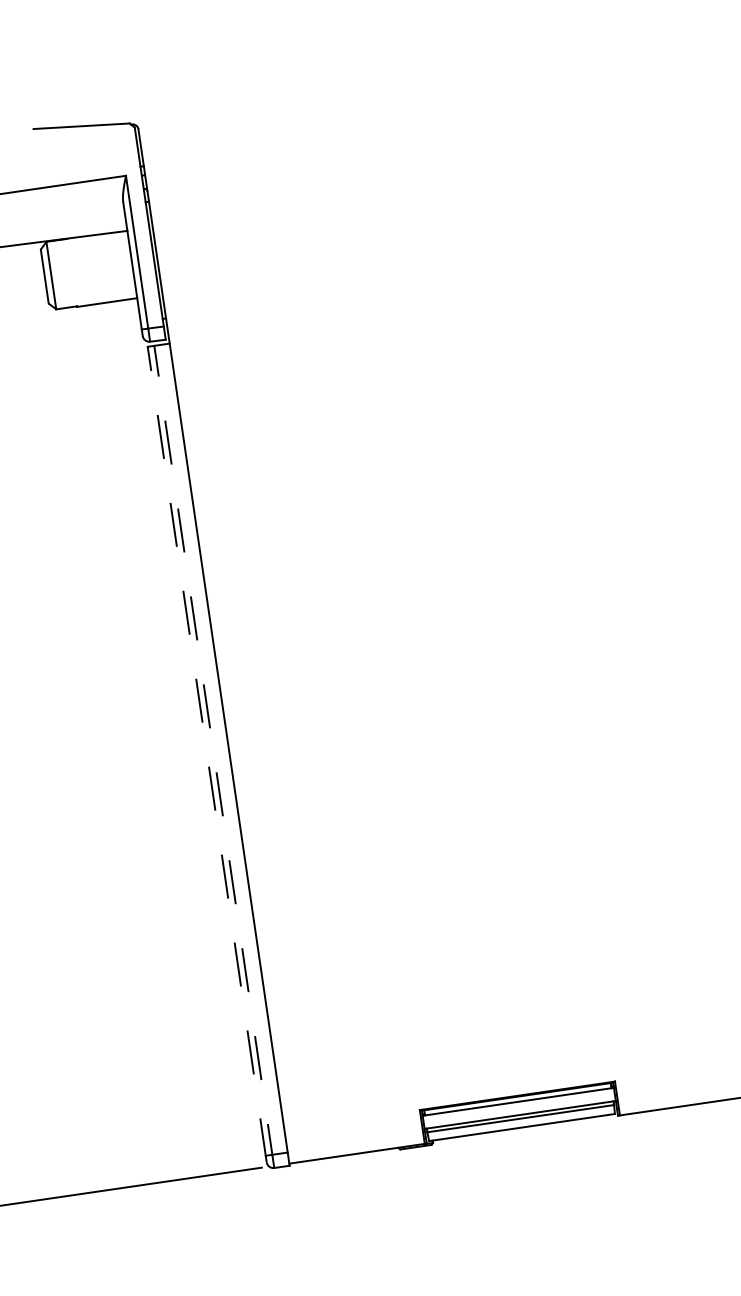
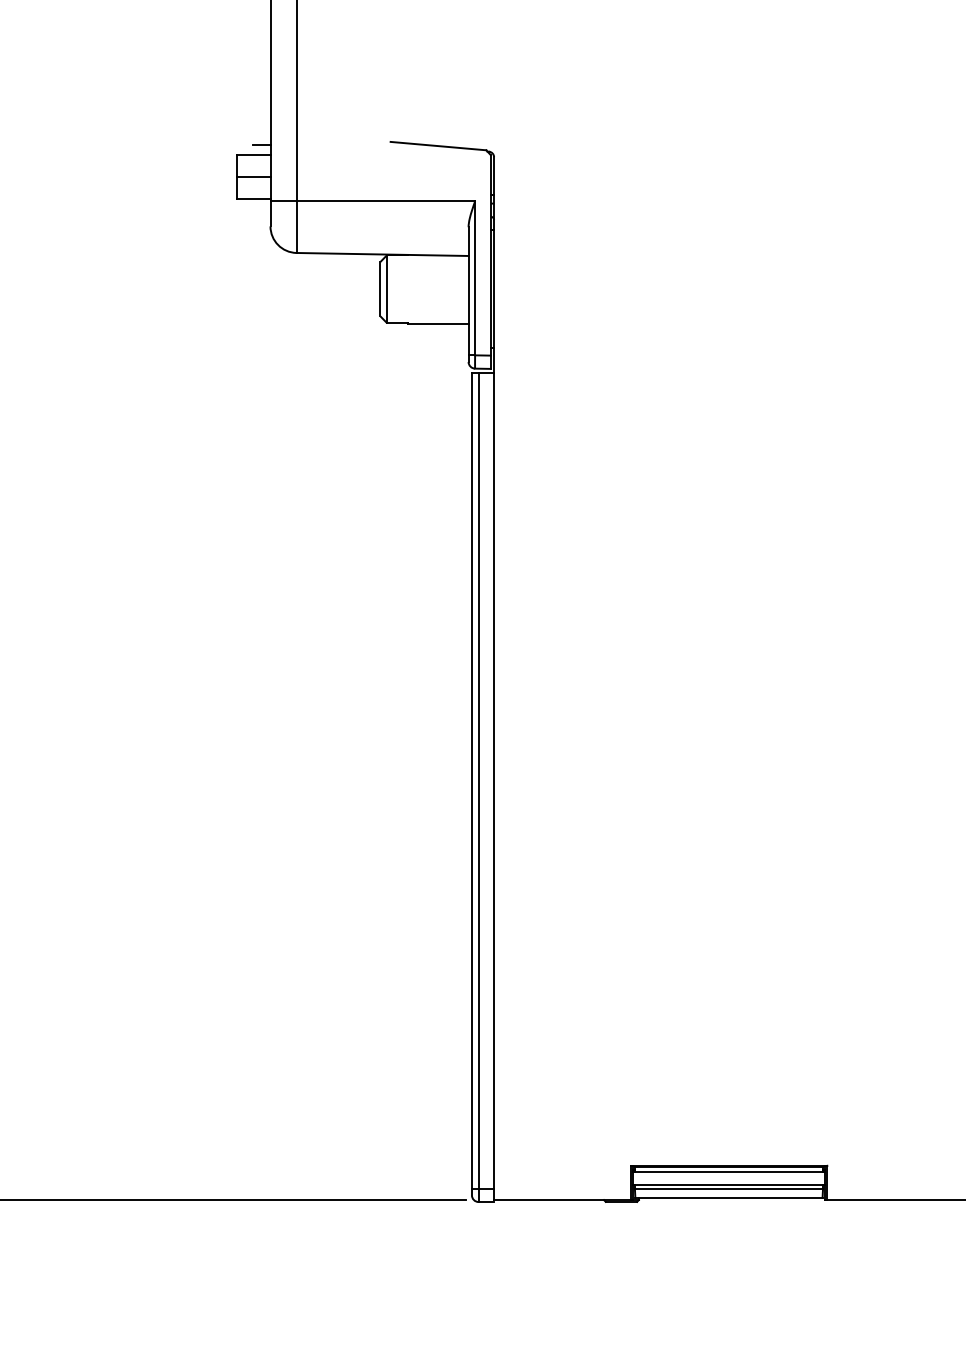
line: (206, 753) -> (471, 783), dashed -> solid
line: (214, 756) -> (478, 787), dashed -> solid

